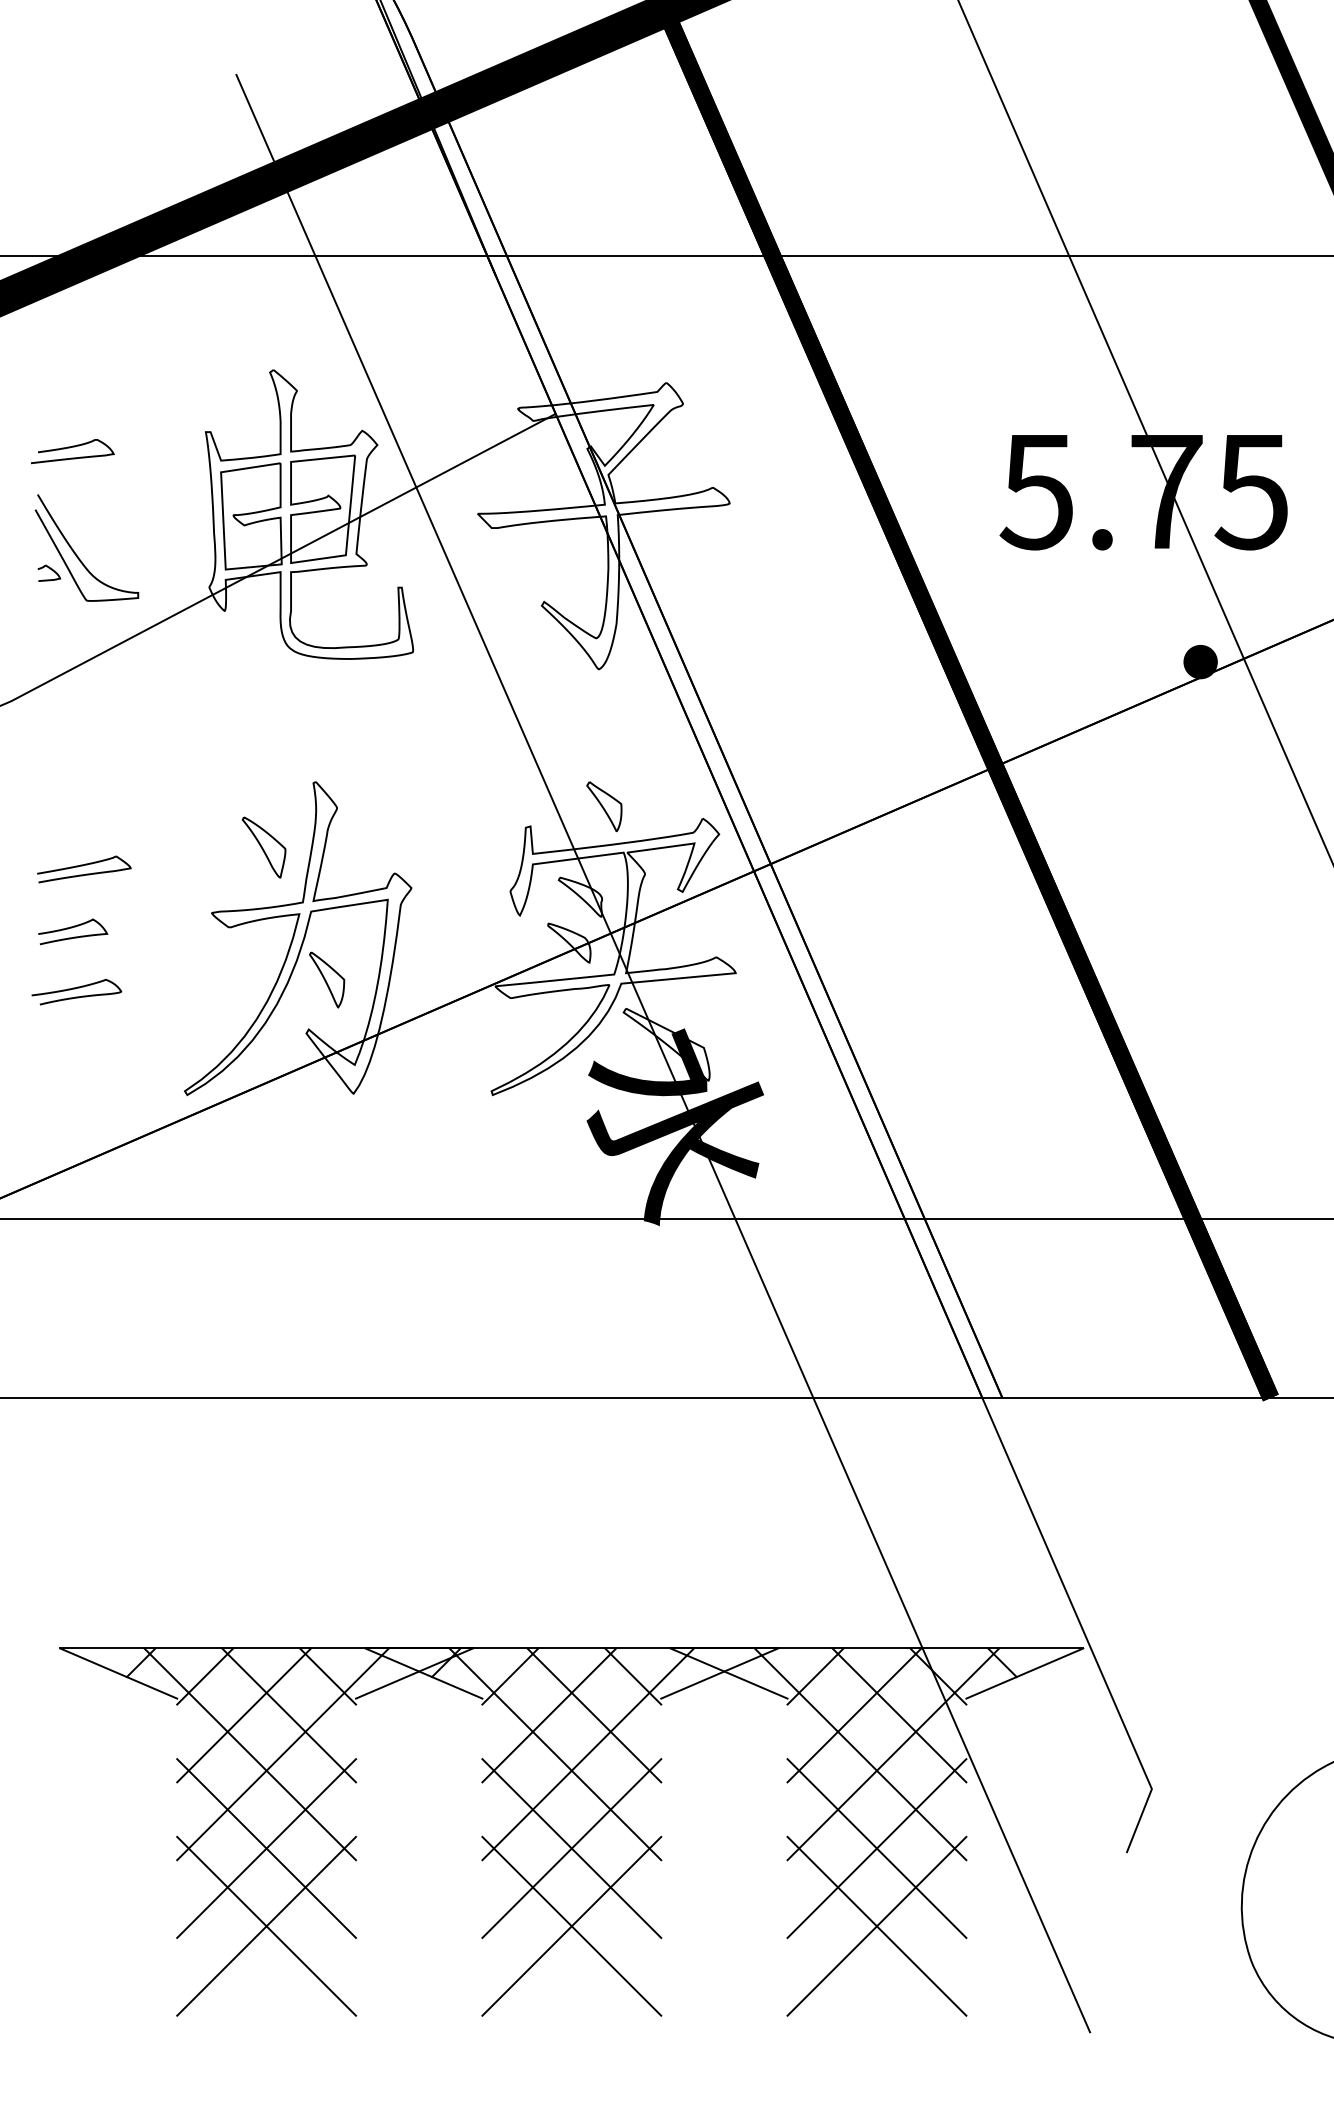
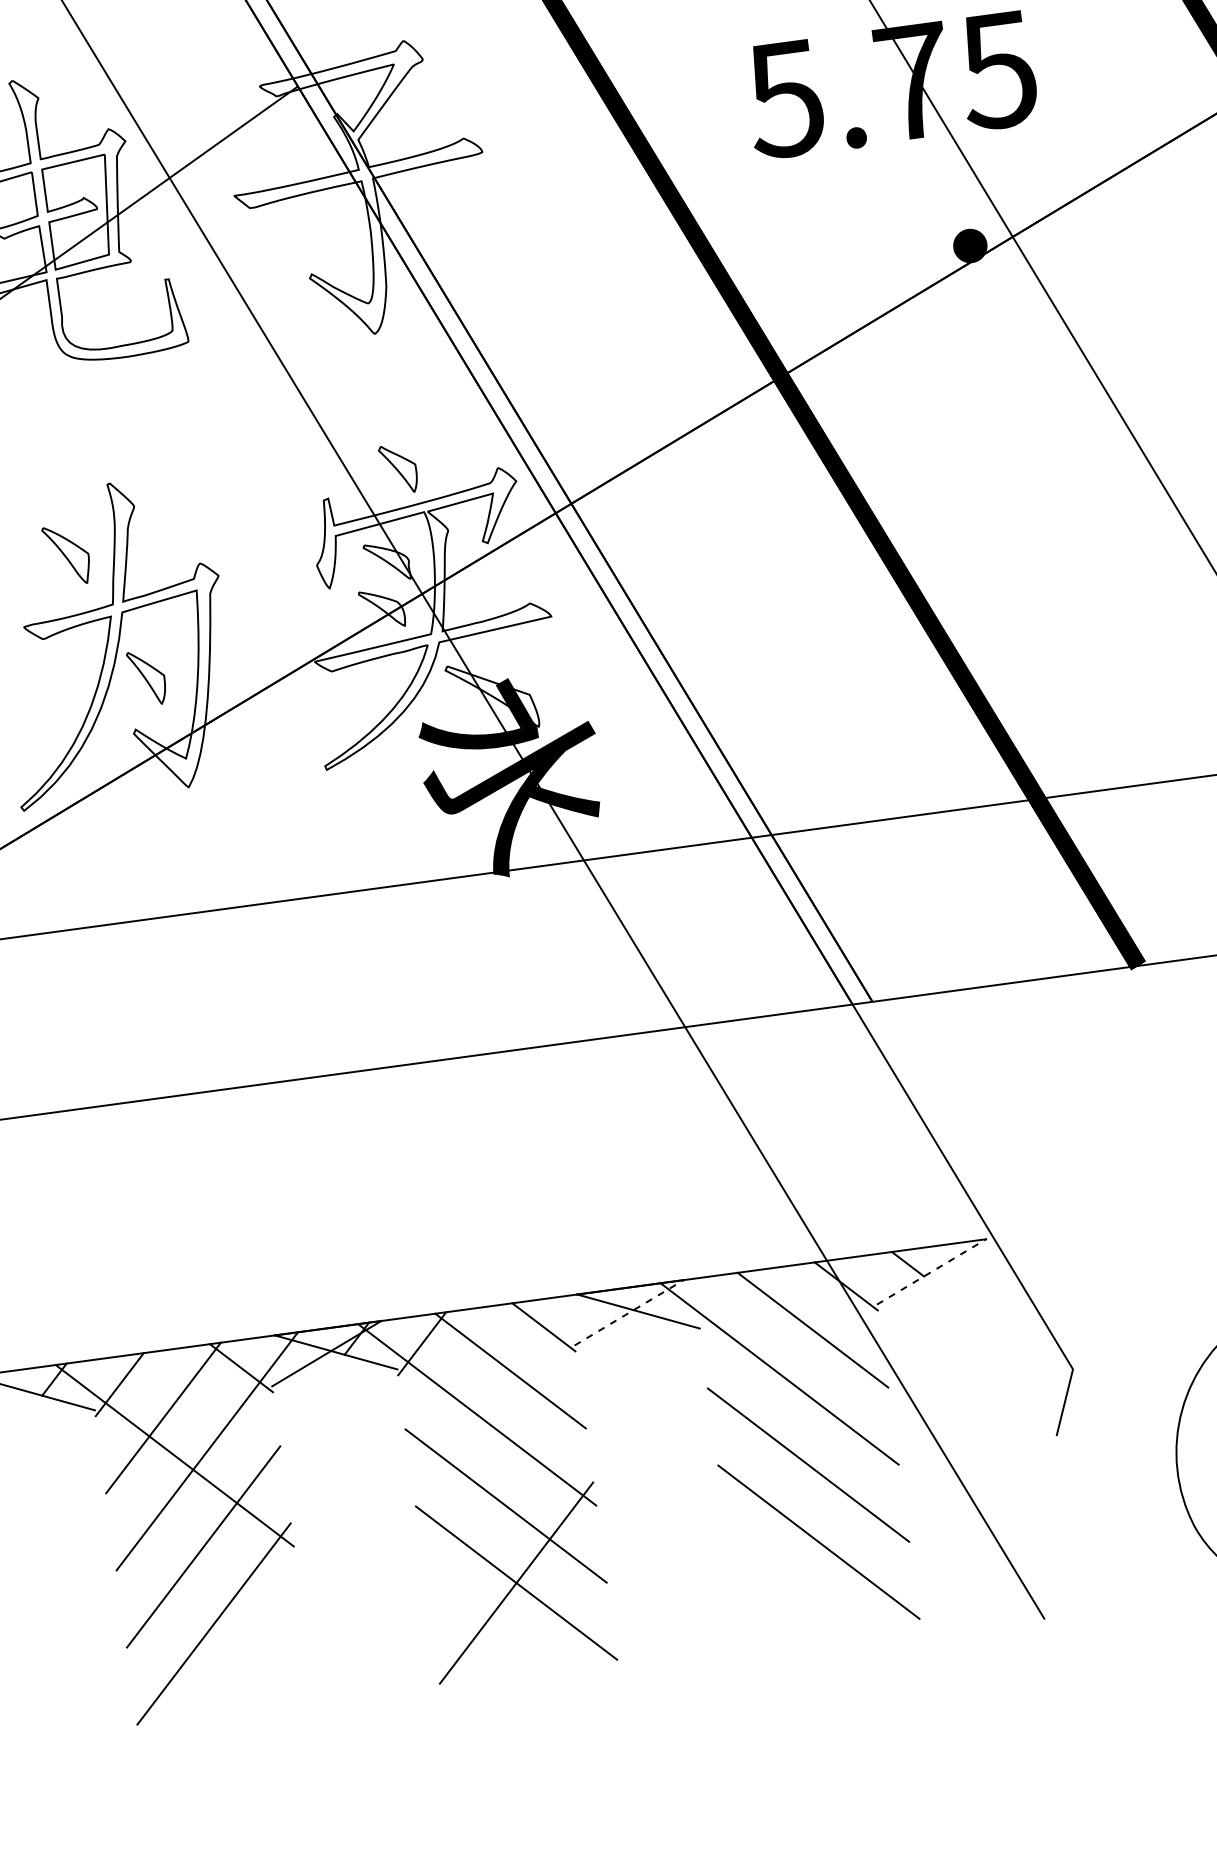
line: (719, 1673) -> (629, 1312), solid -> dashed
line: (1024, 1673) -> (931, 1271), solid -> dashed
line: (815, 1676) -> (724, 1302), removed
line: (289, 1715) -> (208, 1412), removed
line: (549, 1715) -> (466, 1377), removed
line: (854, 1715) -> (768, 1336), removed
line: (588, 1754) -> (510, 1410), removed
line: (893, 1754) -> (812, 1369), removed
line: (266, 1848) -> (203, 1546), removed
line: (571, 1848) -> (505, 1506), removed
line: (876, 1848) -> (808, 1465), removed
line: (266, 1925) -> (213, 1623), removed
line: (876, 1925) -> (818, 1541), removed

